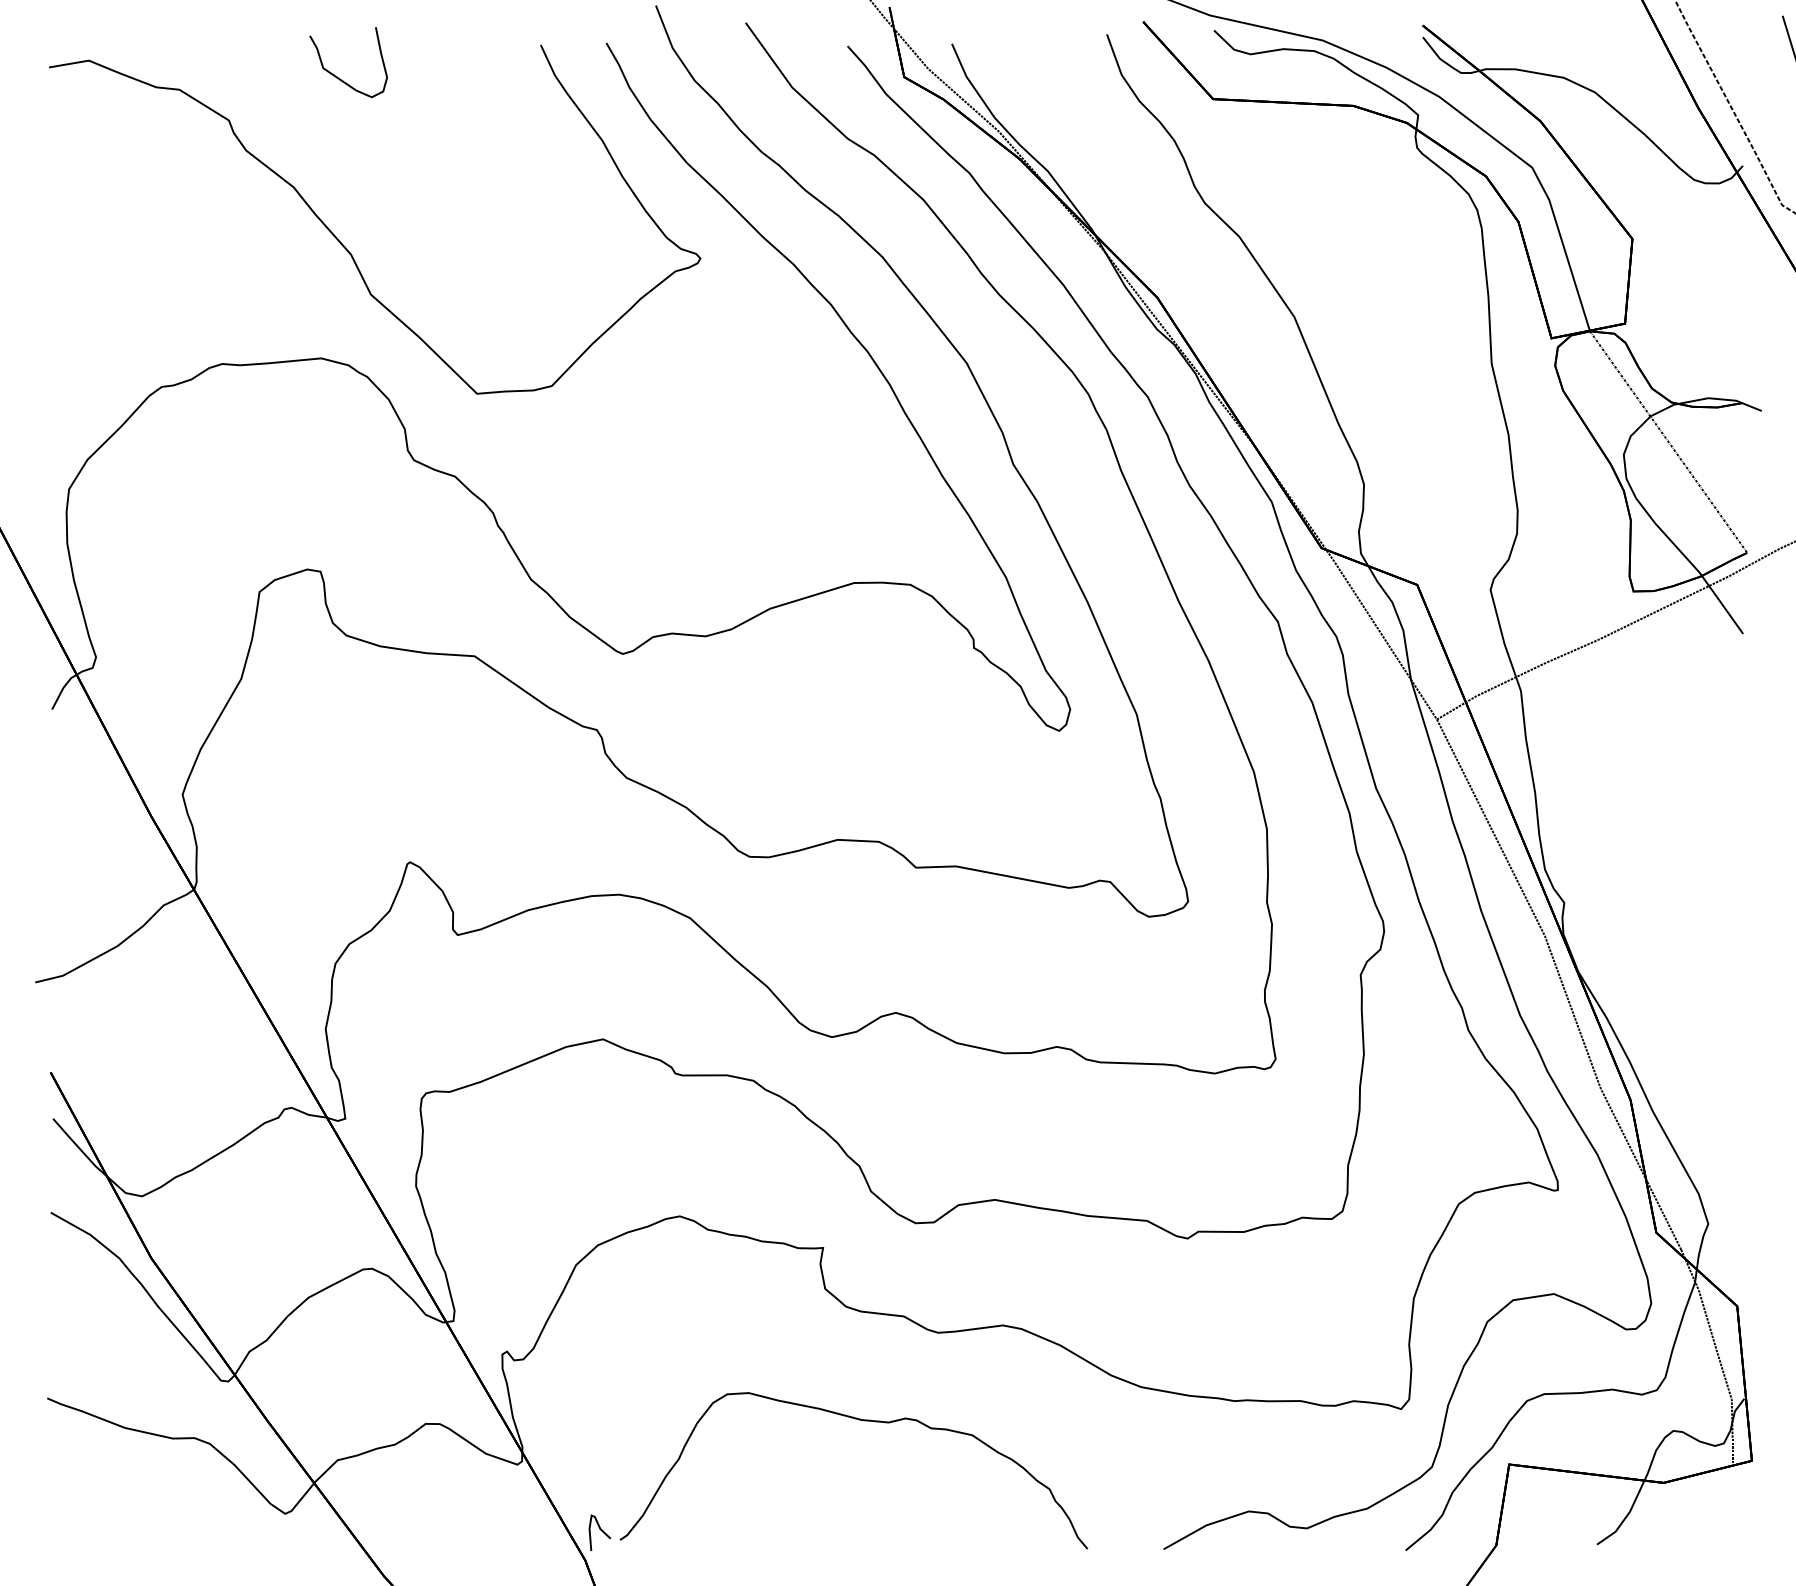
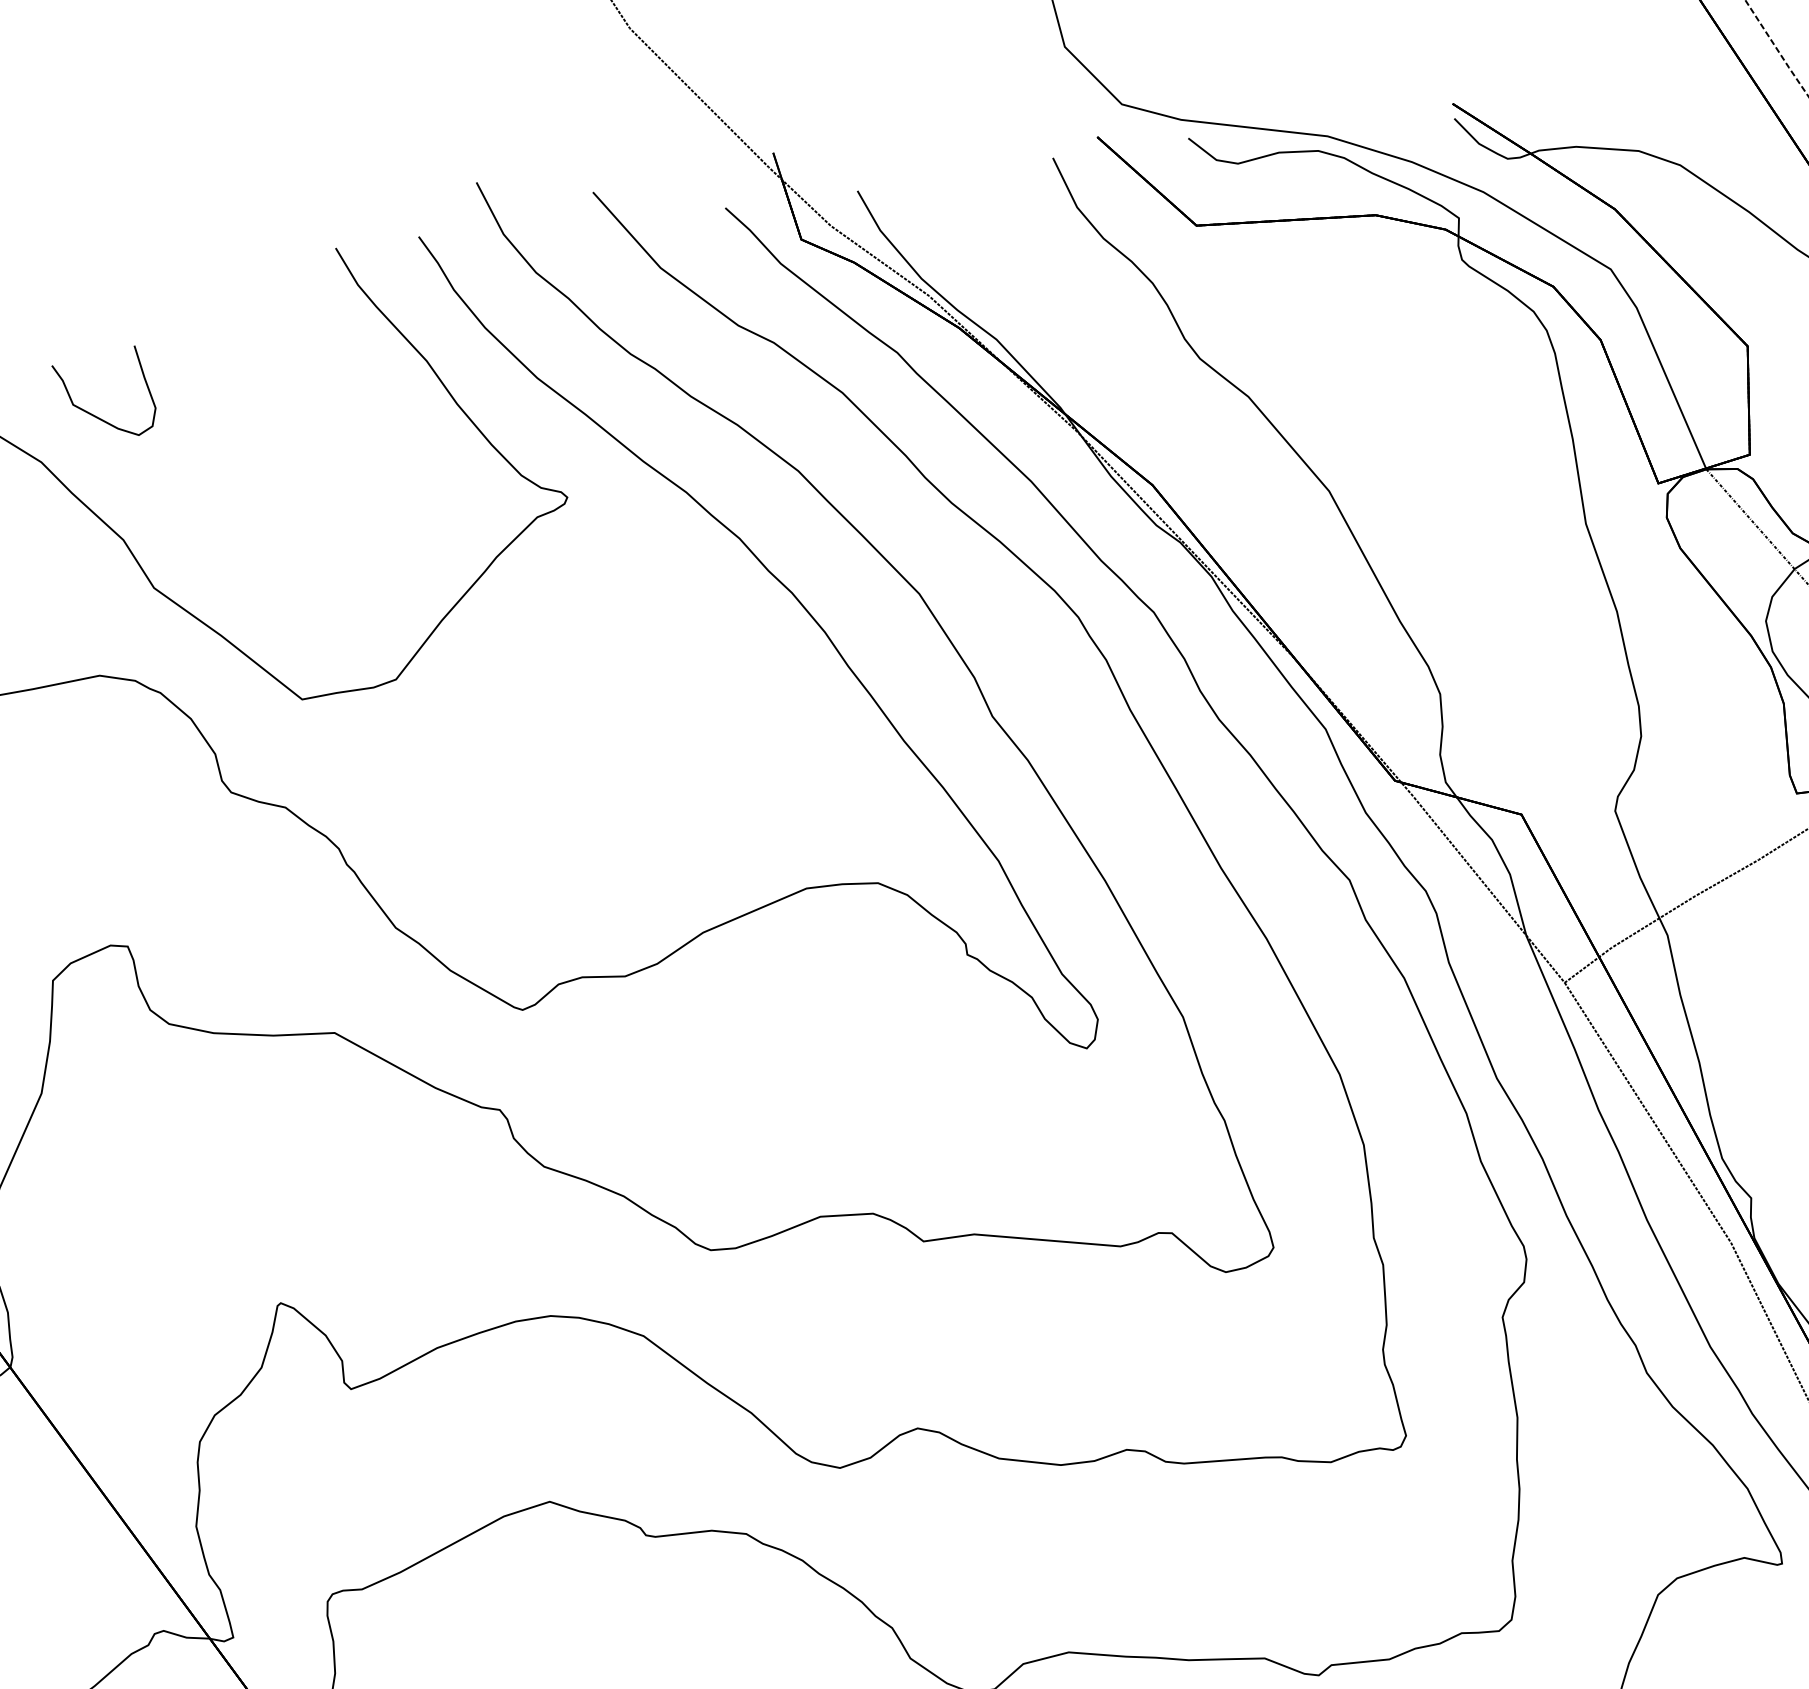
part: (337, 76) -> (92, 413), moved

